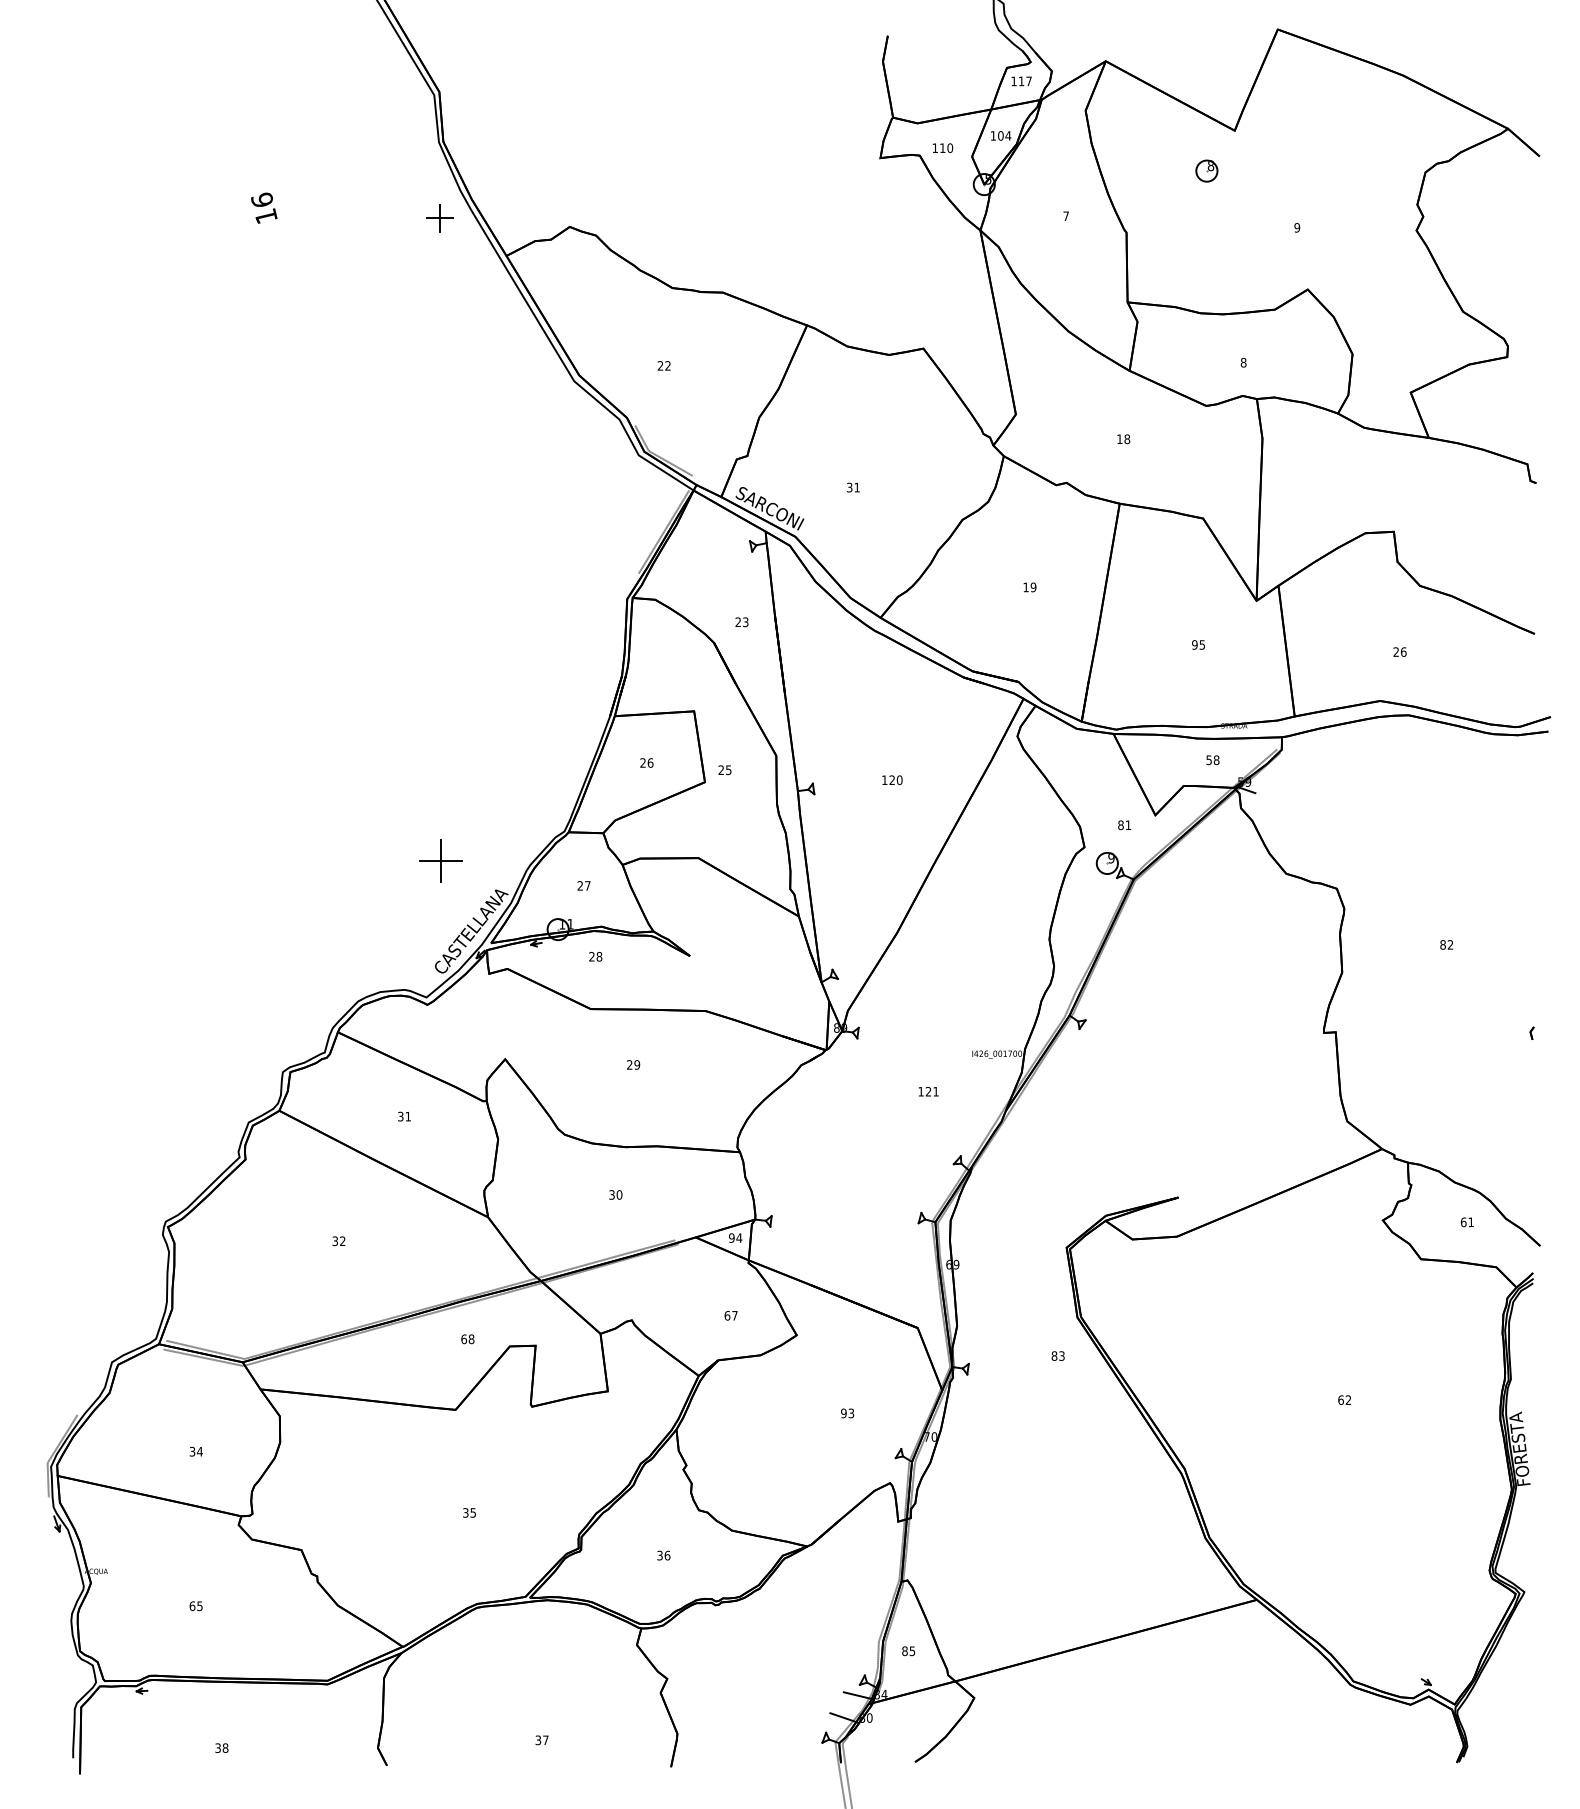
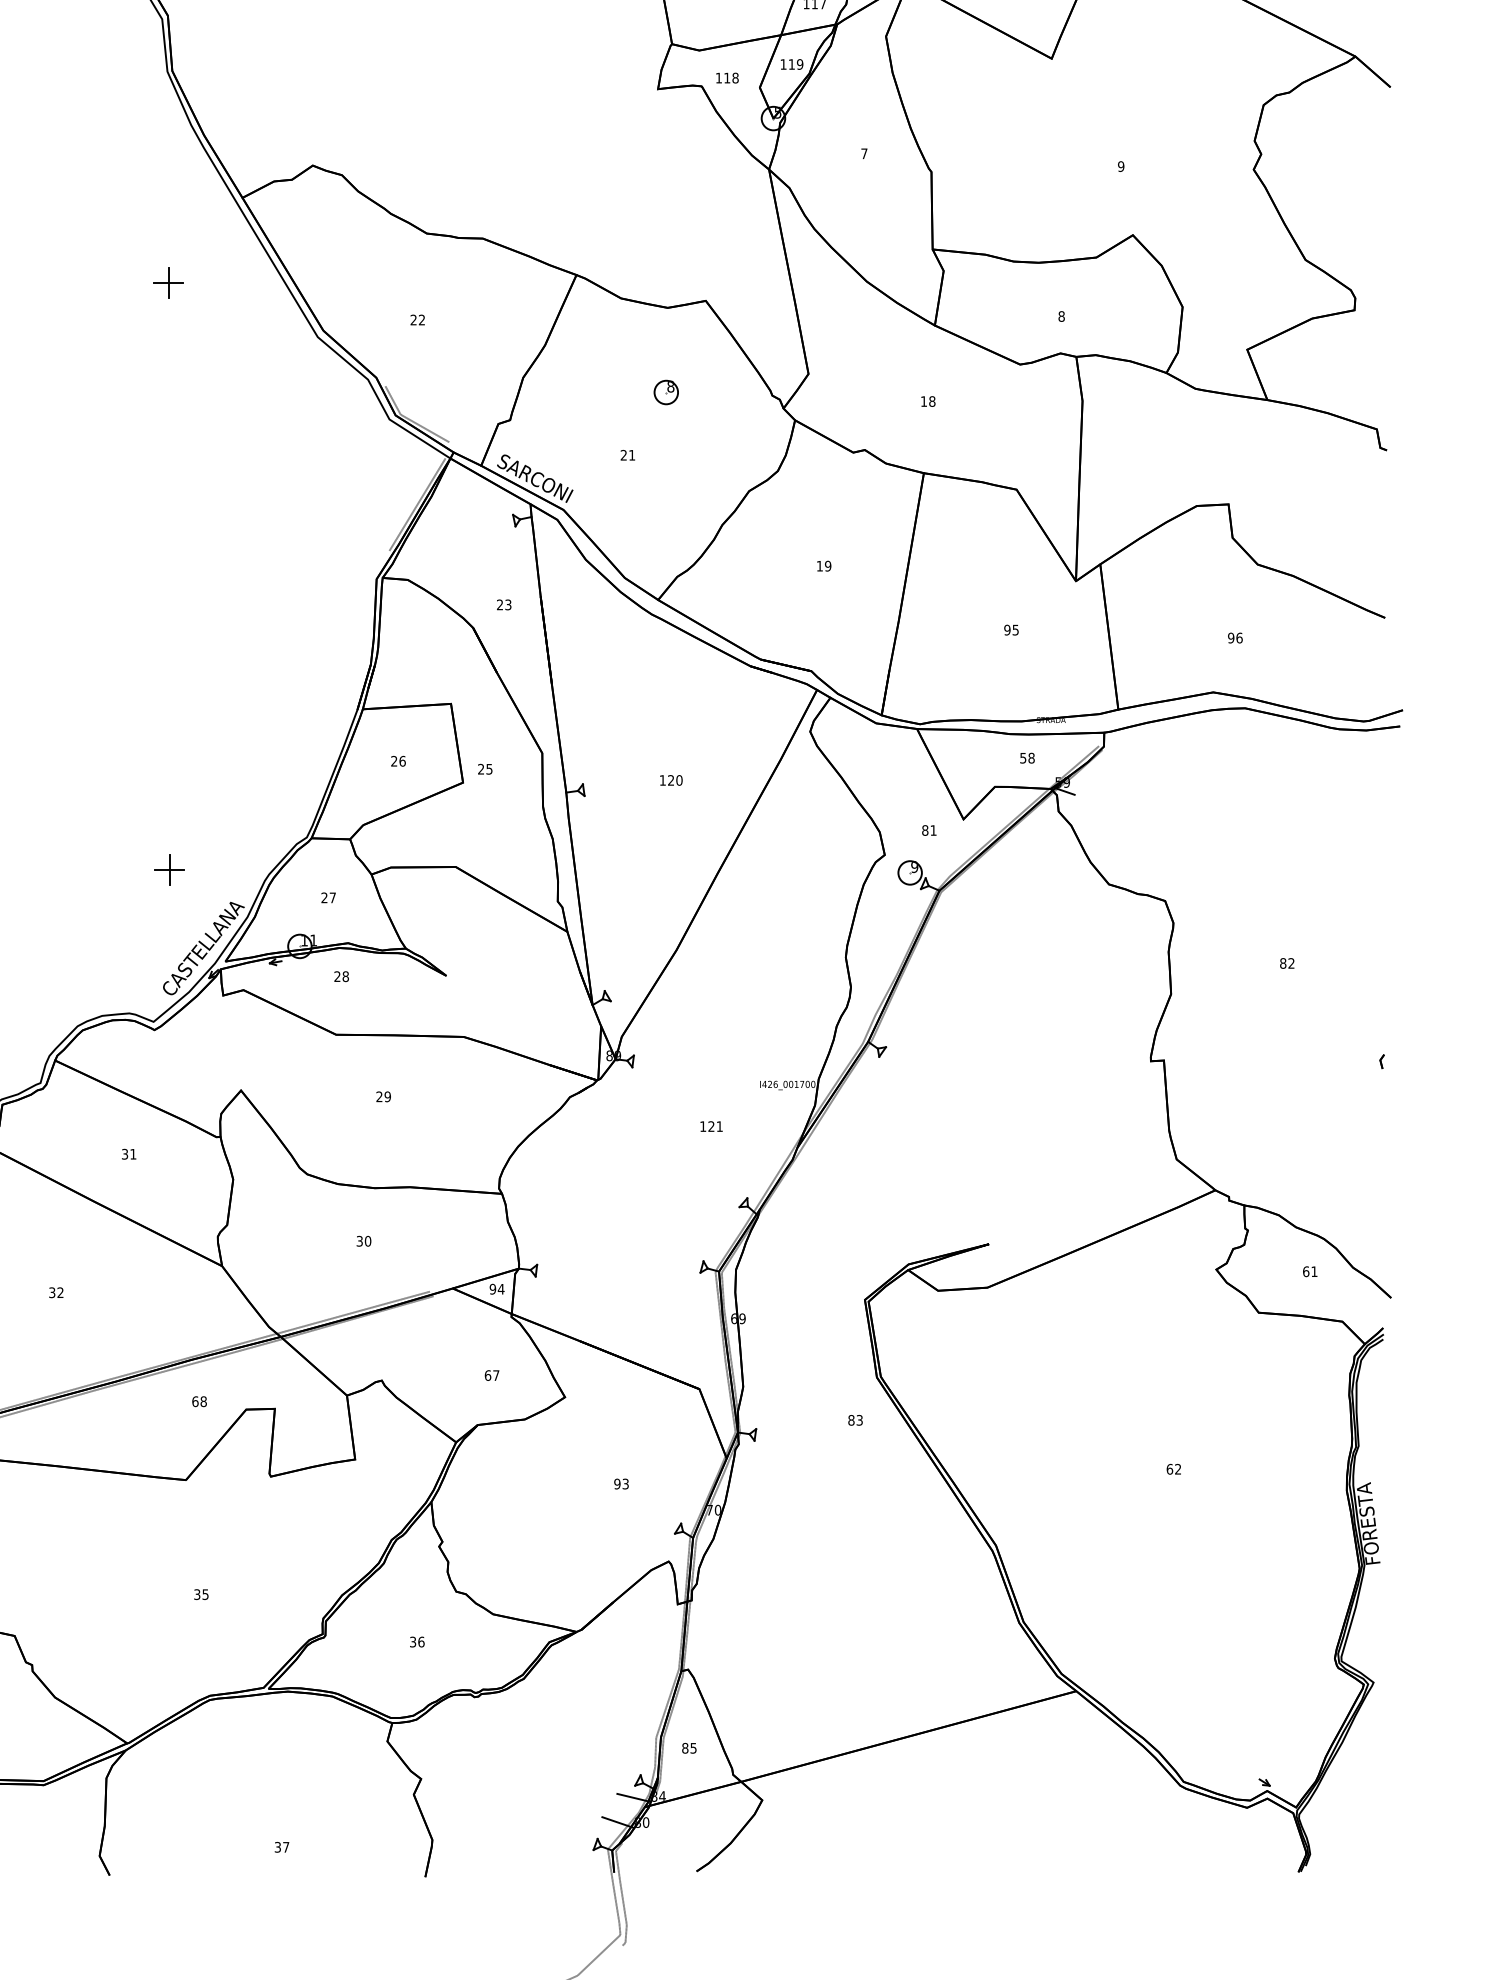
text: (1004, 135) -> (795, 64), 104 -> 119
text: (950, 147) -> (735, 77), 110 -> 118
part: (1206, 170) -> (665, 391), moved
part: (439, 218) -> (168, 282), moved
text: (849, 487) -> (623, 455), 31 -> 21
text: (1396, 651) -> (1231, 637), 26 -> 96
part: (440, 860) -> (169, 869), size x0.62

